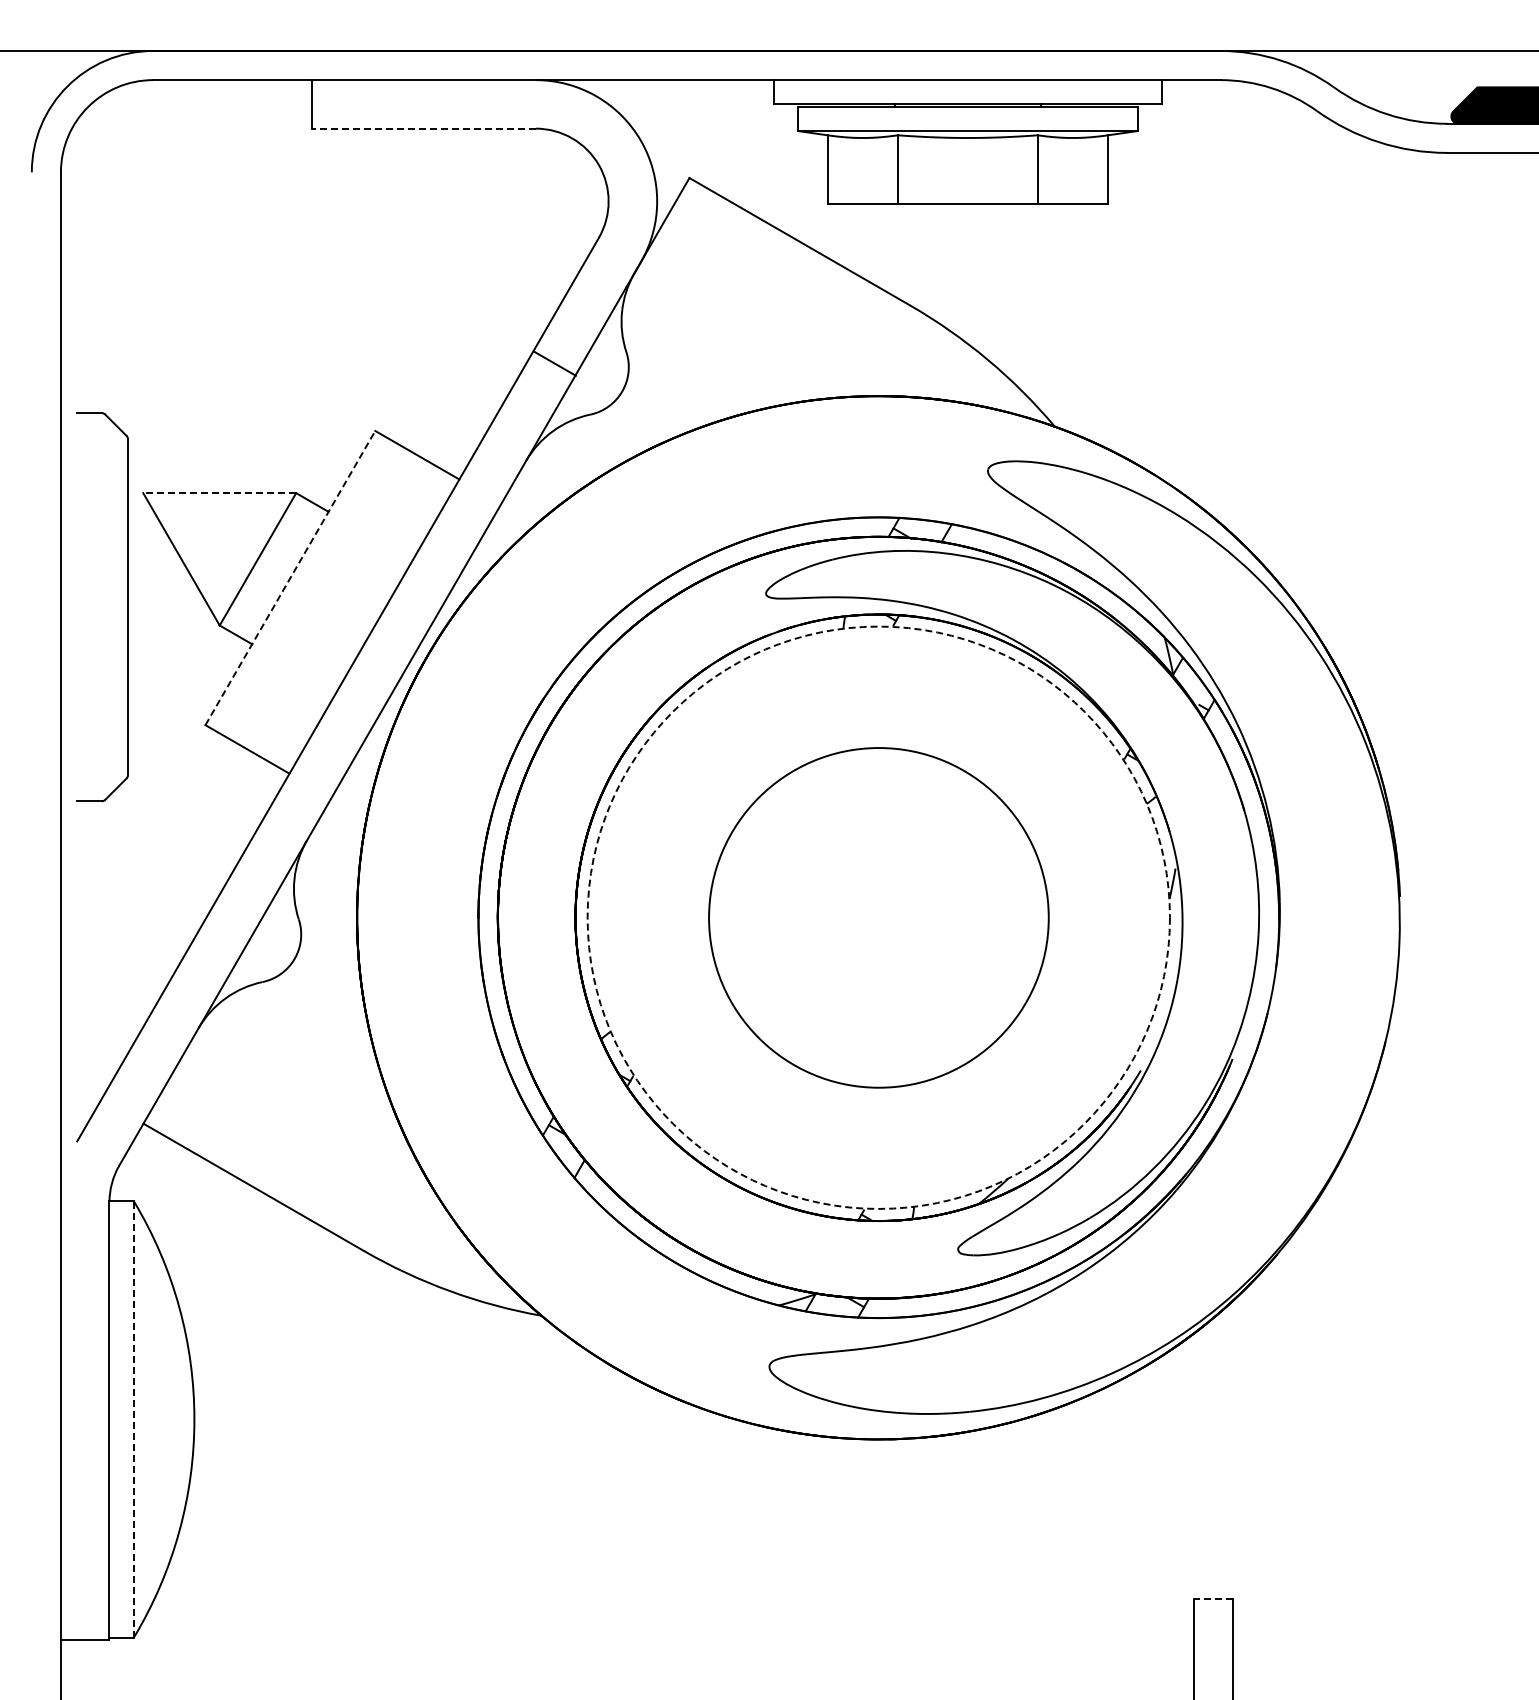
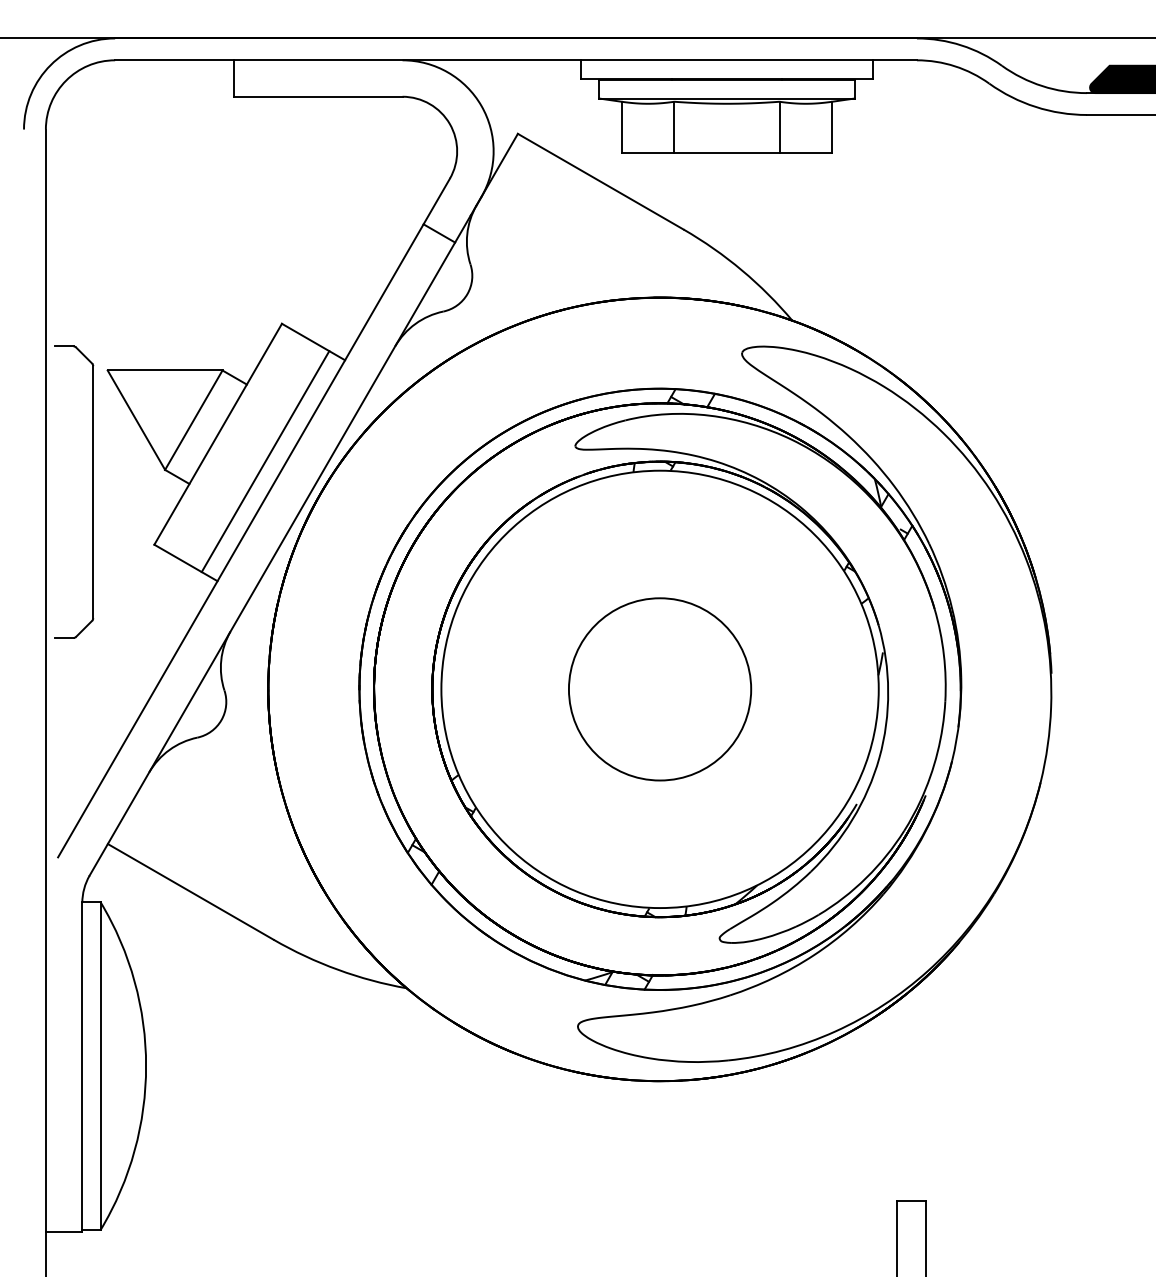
line: (423, 128) -> (318, 96), dashed -> solid
line: (554, 363) -> (439, 233), moved
line: (219, 493) -> (164, 370), dashed -> solid
line: (290, 578) -> (218, 434), dashed -> solid
part: (127, 607) -> (92, 492), moved
line: (353, 614) -> (265, 461), added
circle: (878, 917) -> (659, 689), dashed -> solid
circle: (878, 917) -> (659, 689), size x0.71
line: (133, 1418) -> (100, 1065), dashed -> solid
line: (1213, 1599) -> (911, 1201), dashed -> solid

